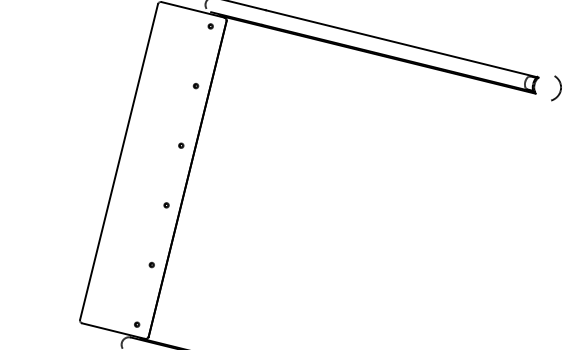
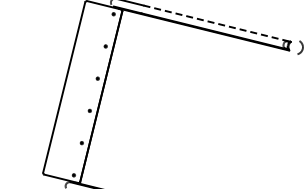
line: (402, 43) -> (217, 23), solid -> dashed

